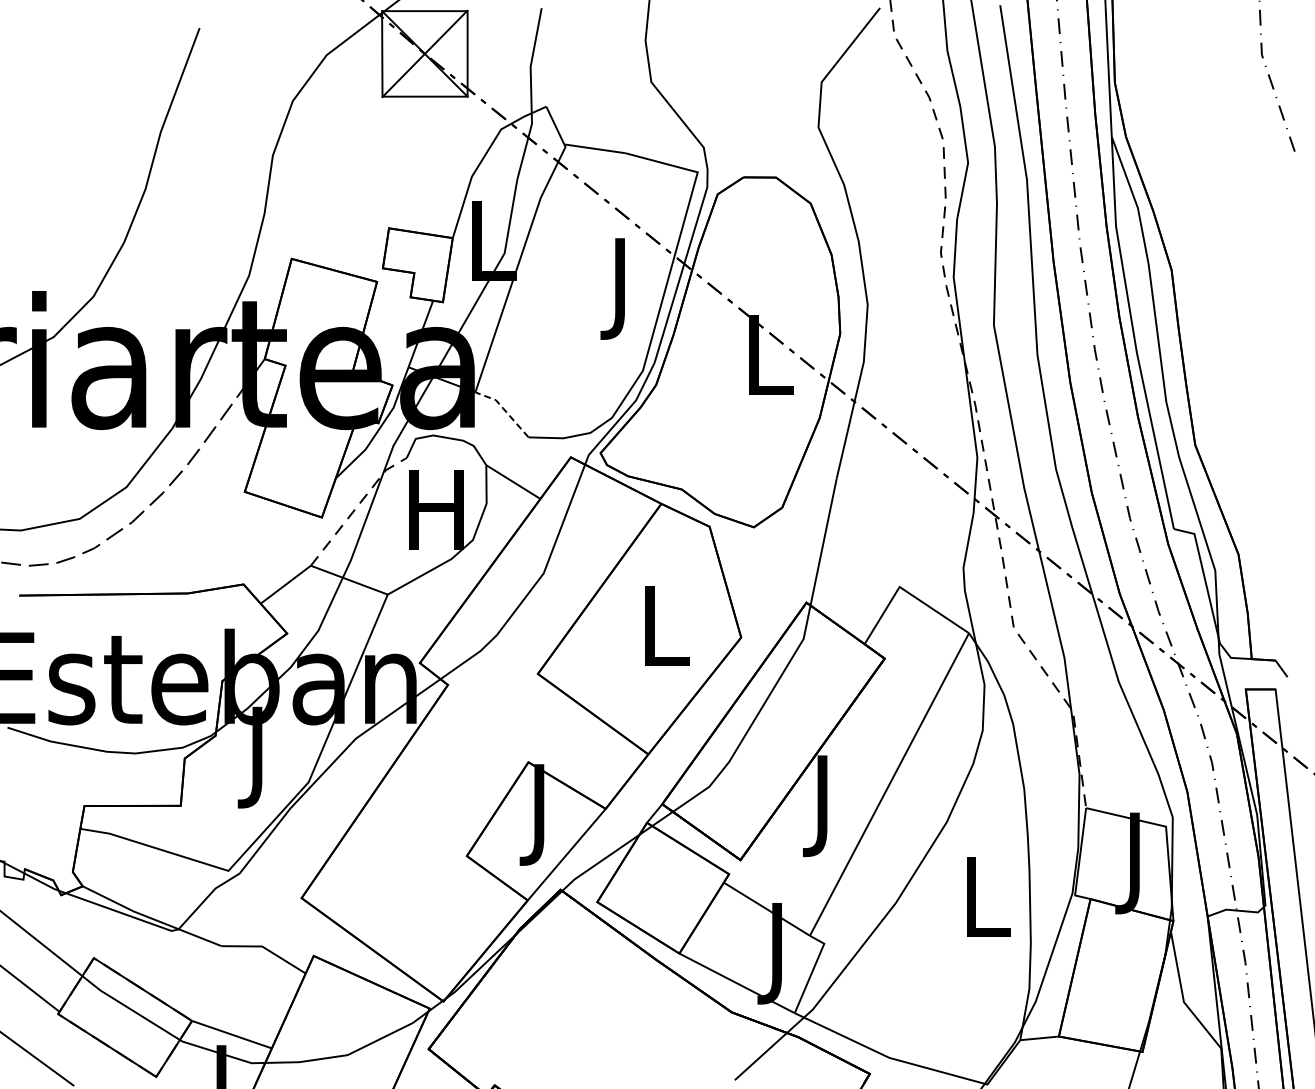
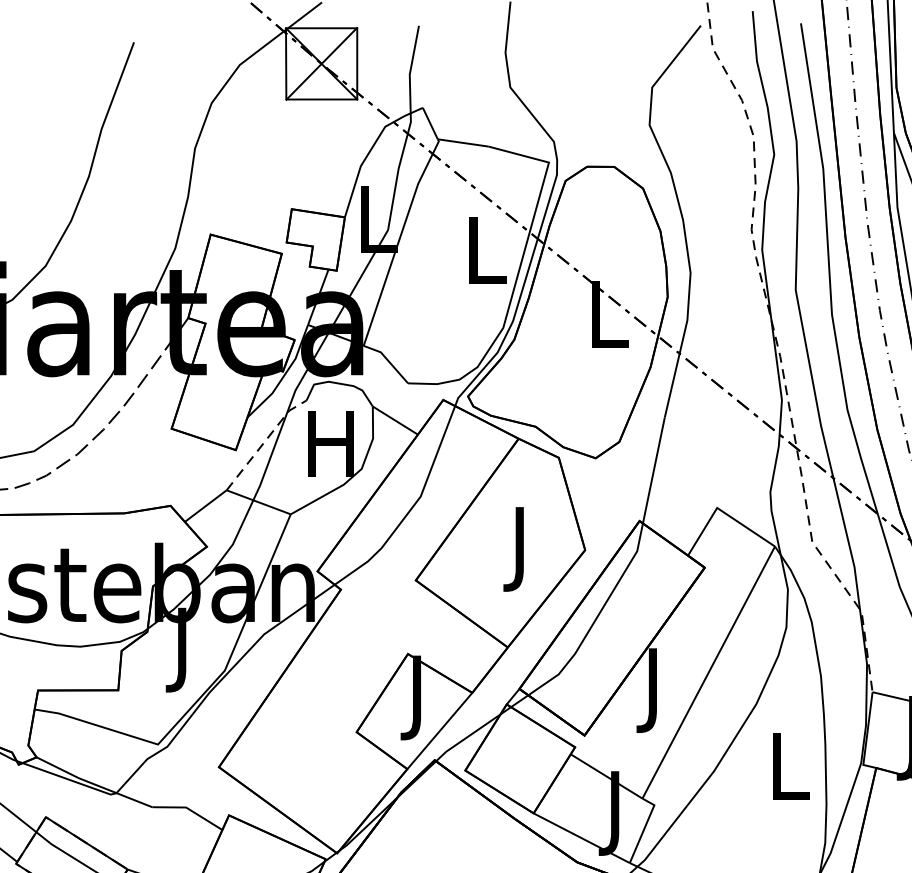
text: (623, 288) -> (487, 259), J -> L
line: (504, 409) -> (387, 360), dashed -> solid
text: (666, 636) -> (522, 549), L -> J

